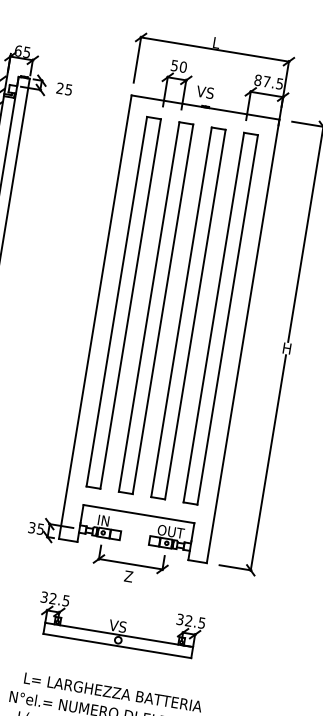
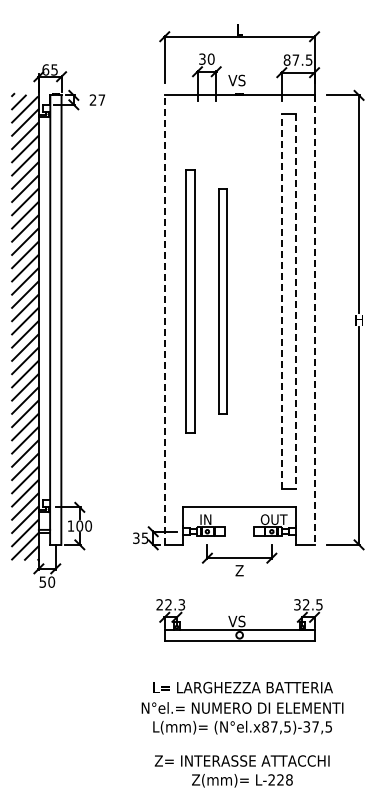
text: (174, 65) -> (202, 58), 50 -> 30
text: (68, 89) -> (101, 99), 25 -> 27
part: (123, 302) -> (190, 301), size x0.7
part: (155, 308) -> (222, 301), size x0.6
part: (187, 313) -> (255, 301), removed
line: (213, 316) -> (281, 300), solid -> dashed
line: (95, 317) -> (164, 320), solid -> dashed
line: (227, 319) -> (295, 301), solid -> dashed
line: (243, 341) -> (314, 320), solid -> dashed
text: (55, 598) -> (170, 604), 32.5 -> 22.3

